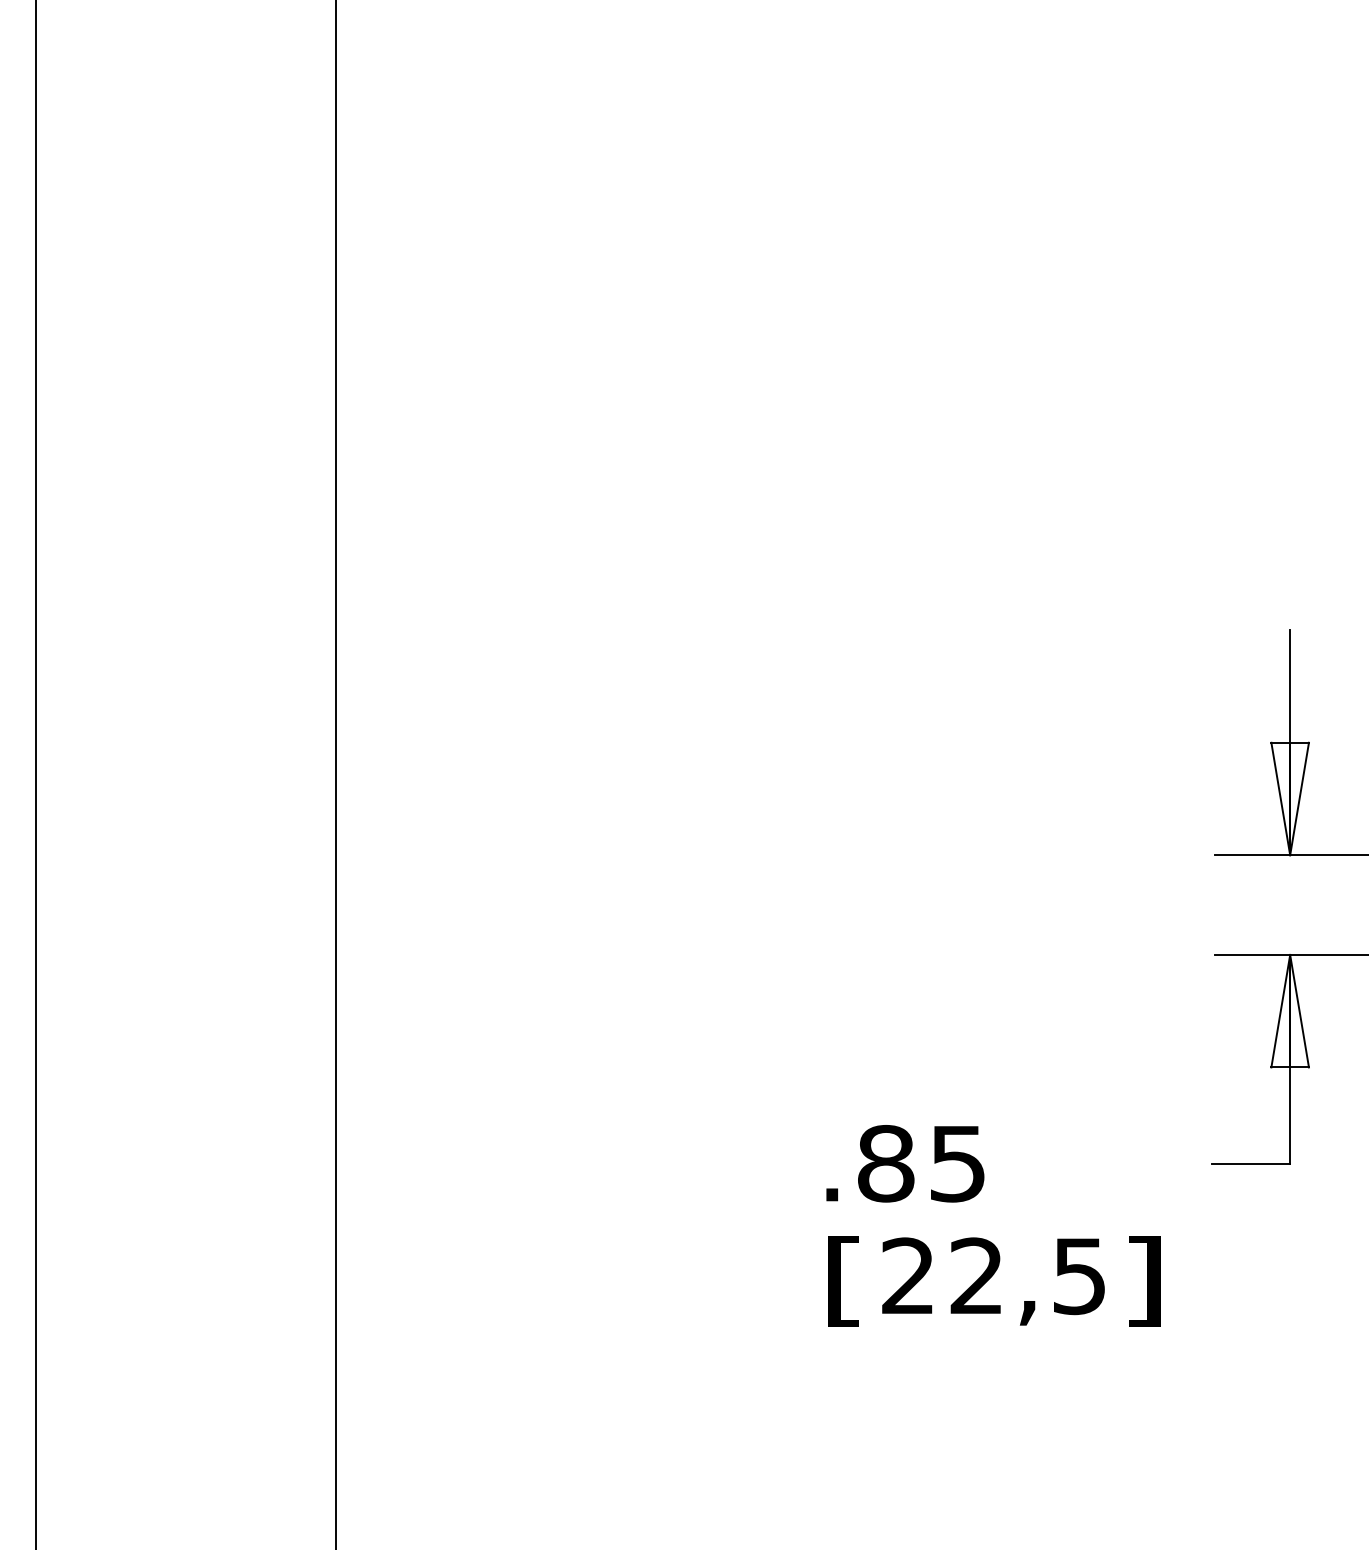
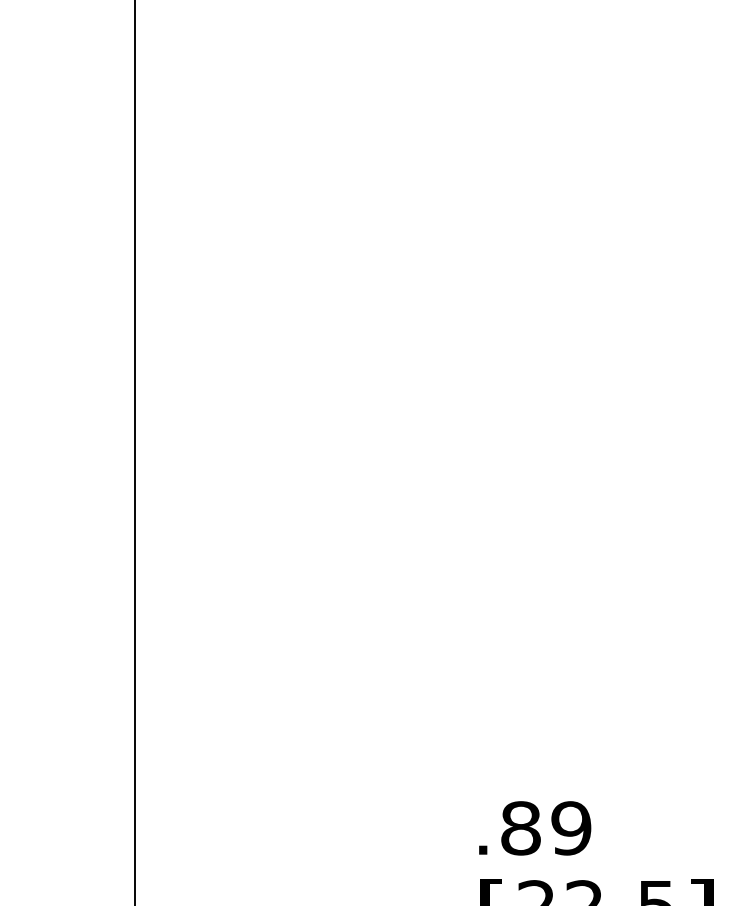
text: (957, 1163) -> (571, 828), .85 -> .89

